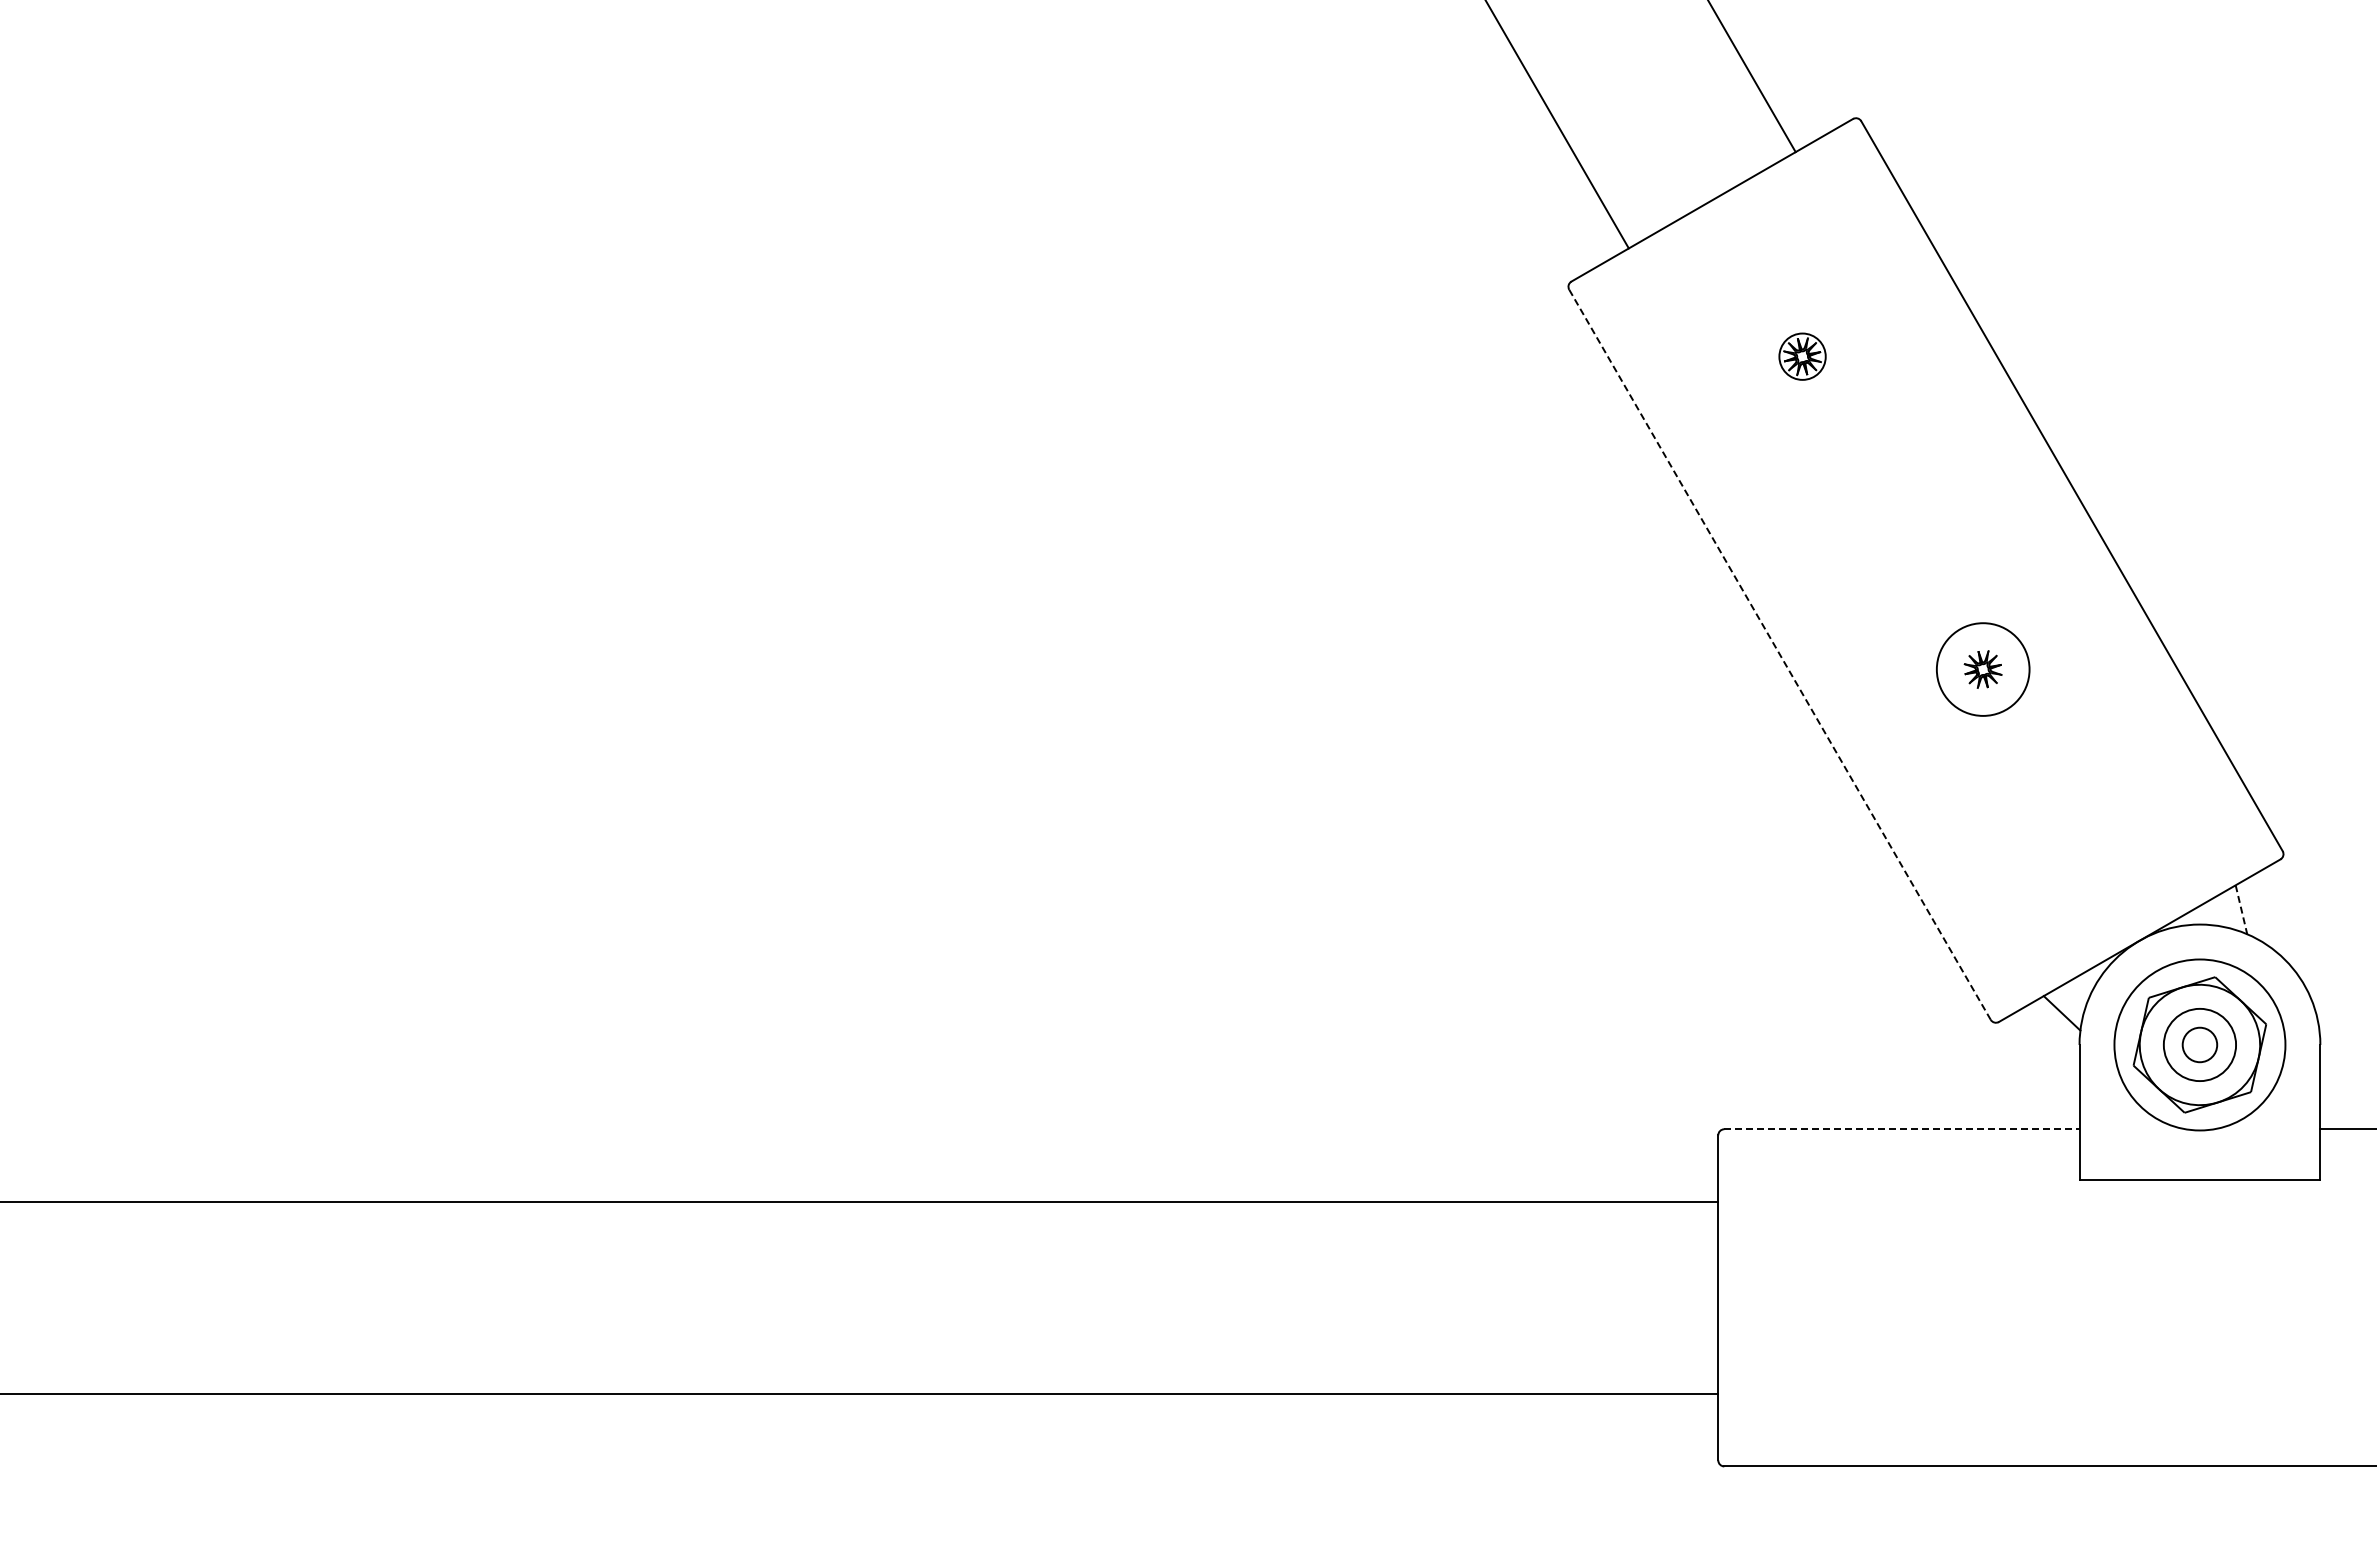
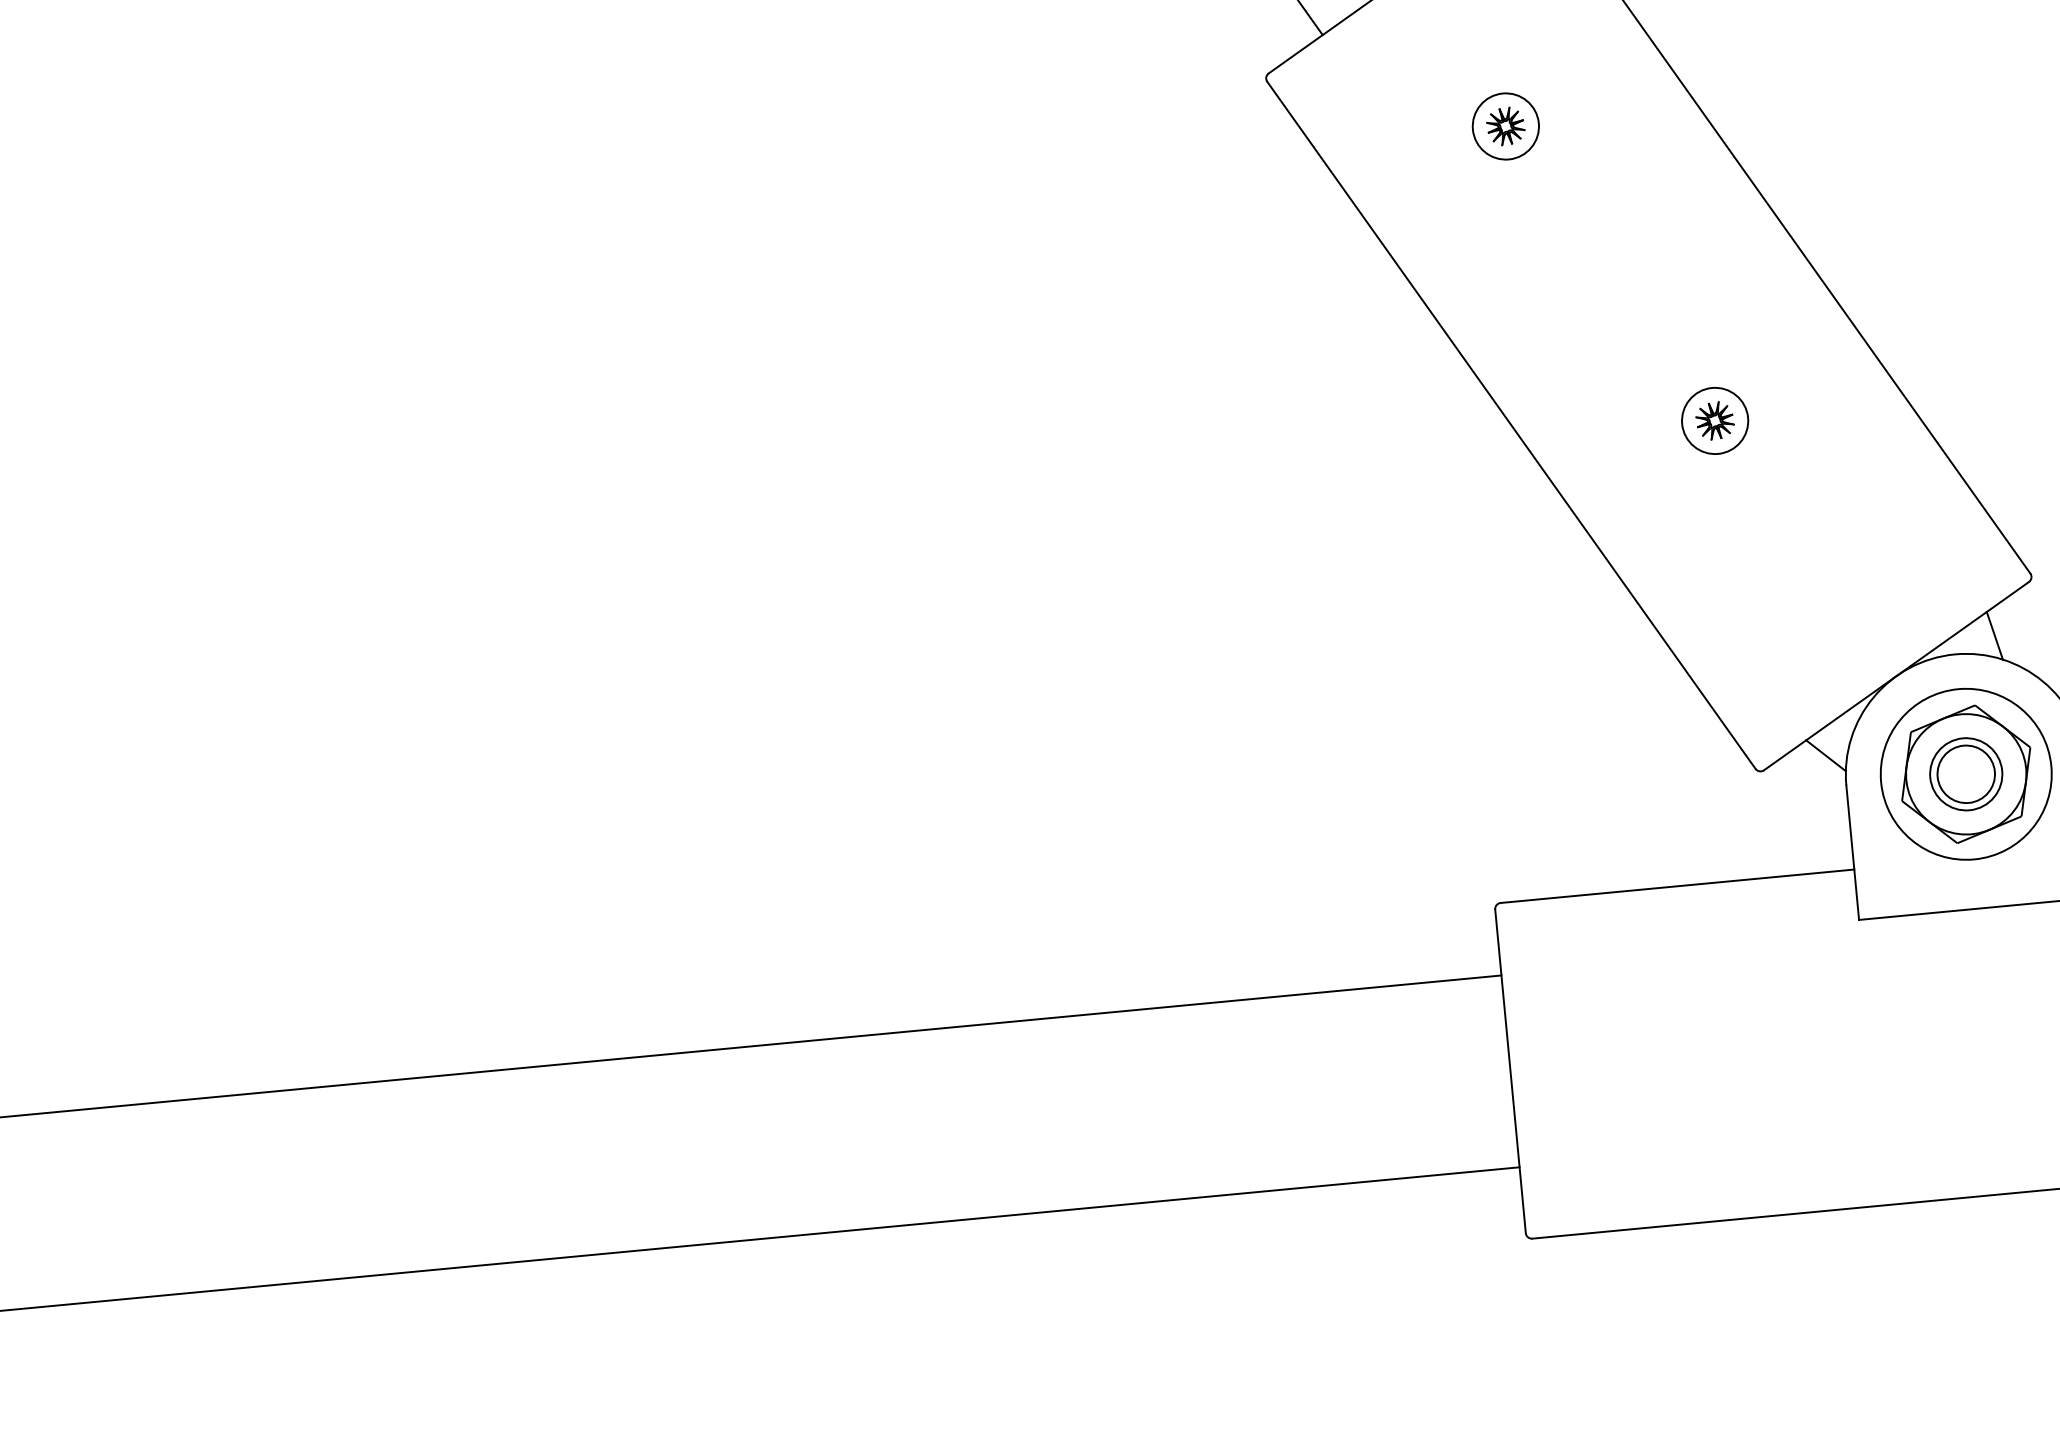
circle: (1802, 356) -> (1505, 126), size x1.43
line: (1780, 655) -> (1512, 426), dashed -> solid
circle: (1983, 669) -> (1715, 420), size x0.71
line: (2241, 910) -> (1994, 636), dashed -> solid
circle: (2199, 1044) -> (1965, 773), size x1.67
line: (1901, 1129) -> (1677, 886), dashed -> solid

